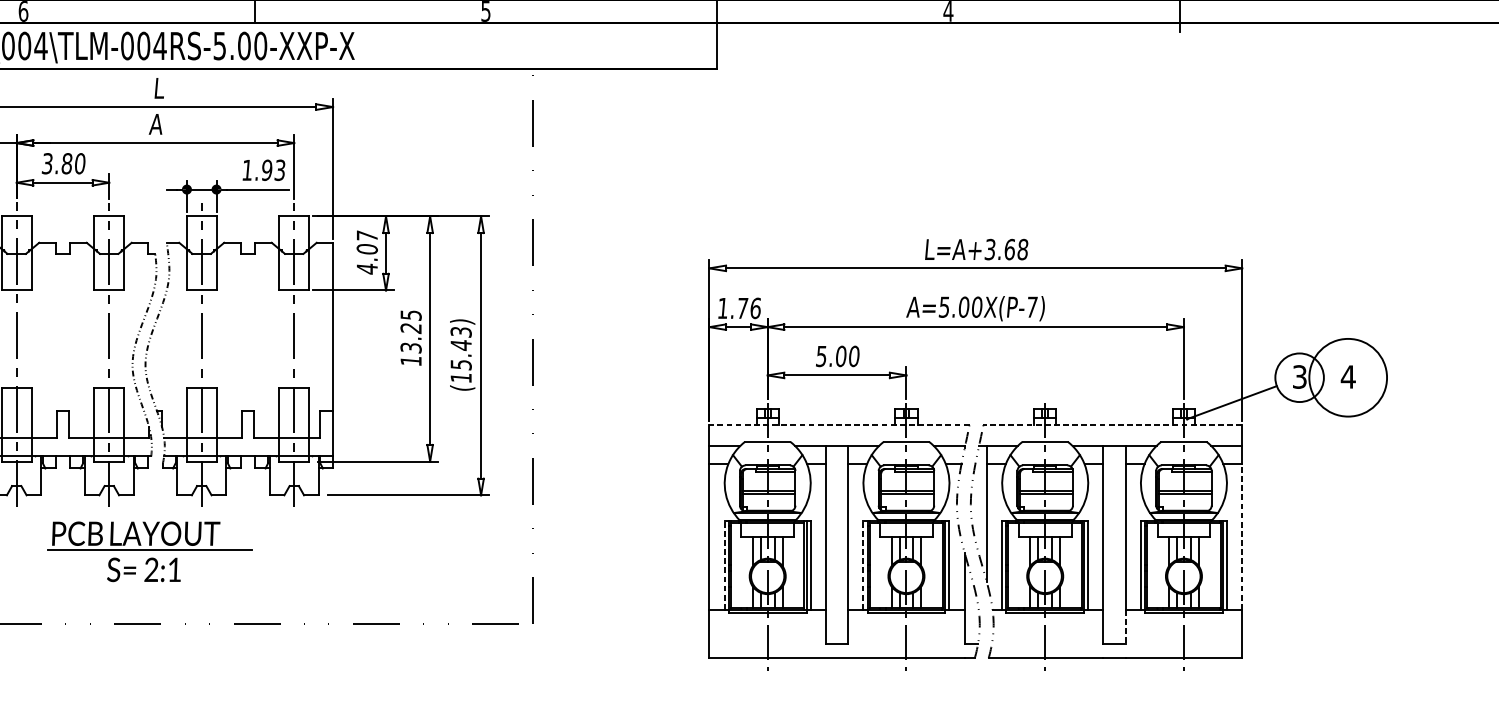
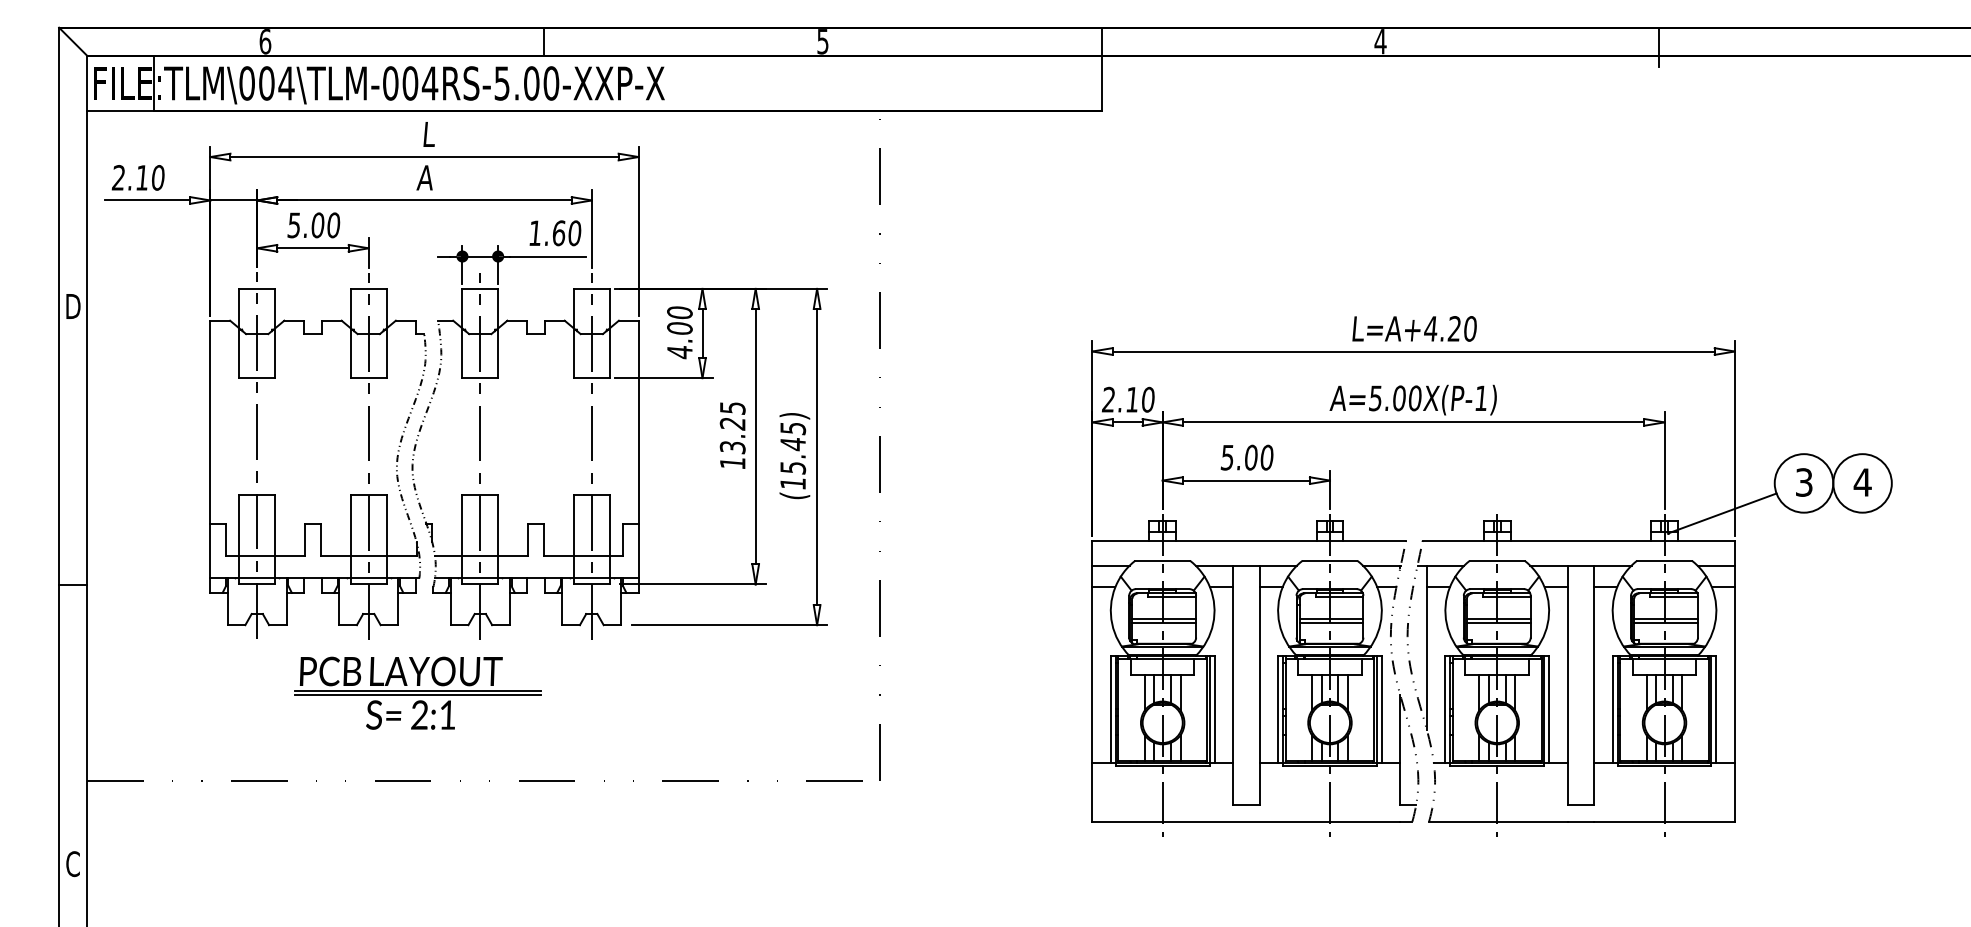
text: (57, 163) -> (306, 224), 3.80 -> 5.00
text: (273, 170) -> (566, 233), 1.93 -> 1.60
text: (366, 235) -> (679, 312), 4.07 -> 4.00
text: (1006, 249) -> (1450, 328), L=A+3.68 -> L=A+4.20
text: (1032, 306) -> (1481, 397), A=5.00X(P-7) -> A=5.00X(P-1)
text: (738, 308) -> (1127, 399), 1.76 -> 2.10
text: (460, 332) -> (792, 428), (15.43) -> (15.45)
circle: (1348, 377) -> (1862, 483), size x0.62
line: (839, 425) -> (1249, 540), dashed -> solid
line: (1112, 425) -> (1578, 540), dashed -> solid
line: (1241, 537) -> (1734, 675), dashed -> solid
line: (149, 552) -> (417, 694), added
line: (724, 565) -> (1110, 709), dashed -> solid
line: (863, 565) -> (1278, 709), dashed -> solid
line: (1125, 627) -> (1594, 784), dashed -> solid

